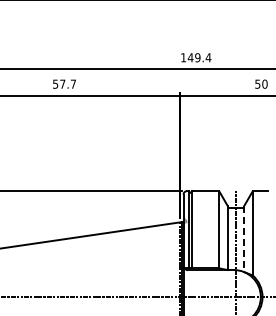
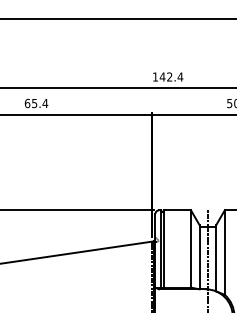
text: (197, 57) -> (169, 76), 149.4 -> 142.4
text: (64, 83) -> (36, 102), 57.7 -> 65.4
line: (244, 239) -> (216, 258), dashed -> solid

